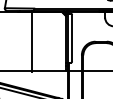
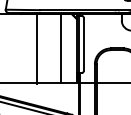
line: (53, 41) -> (61, 48), added

